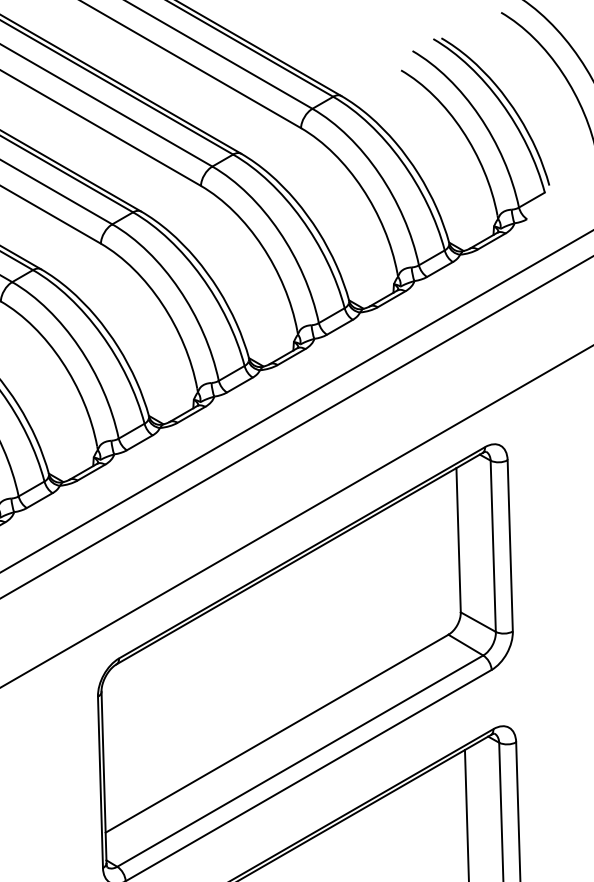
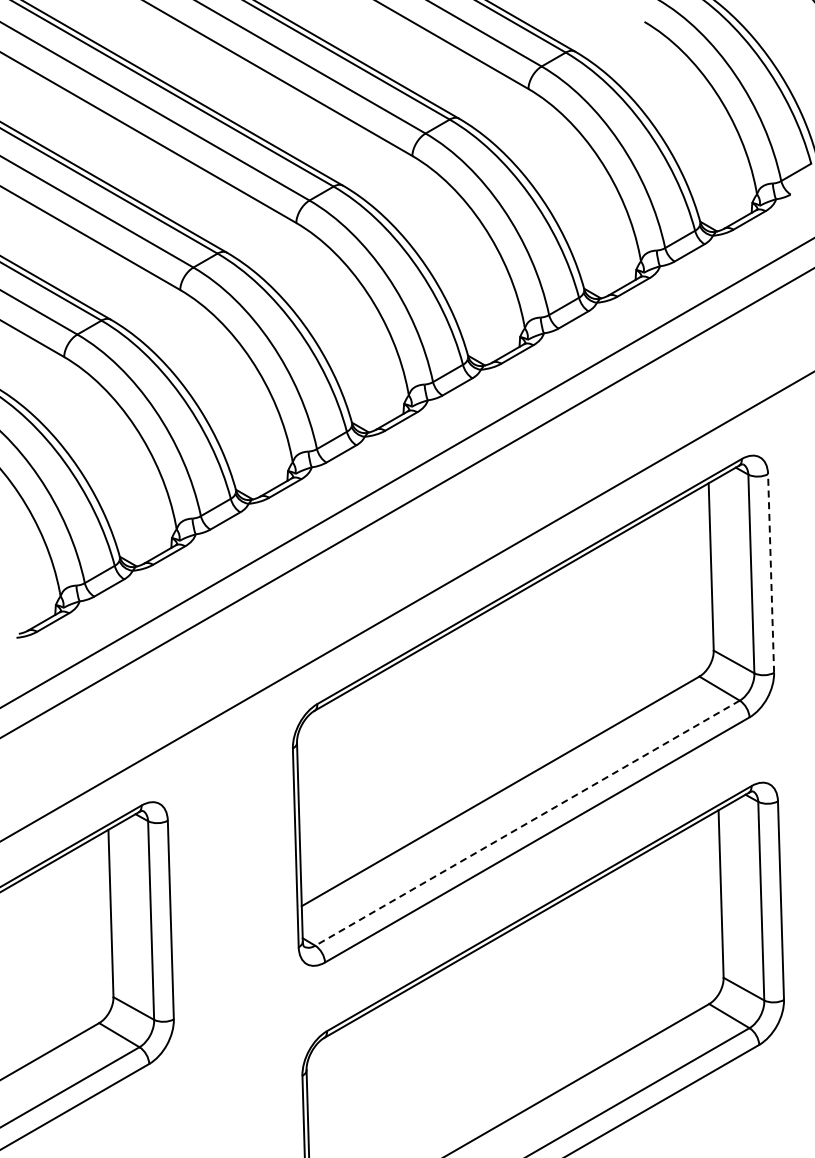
line: (510, 545) -> (771, 572), solid -> dashed
line: (300, 761) -> (527, 823), solid -> dashed

